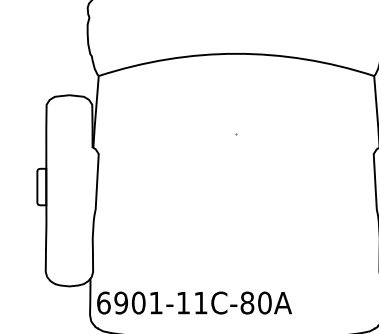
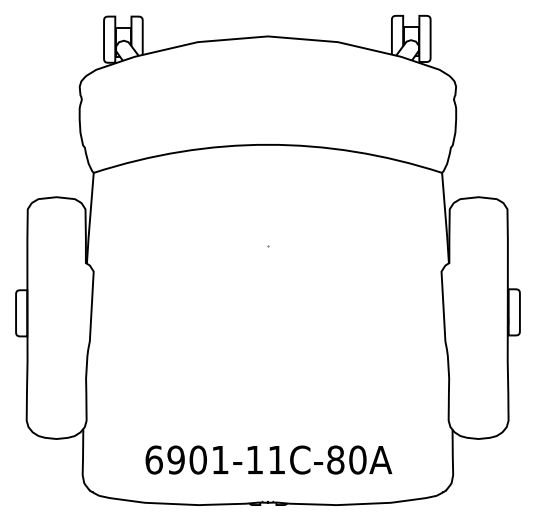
text: (194, 302) -> (268, 459), moved

